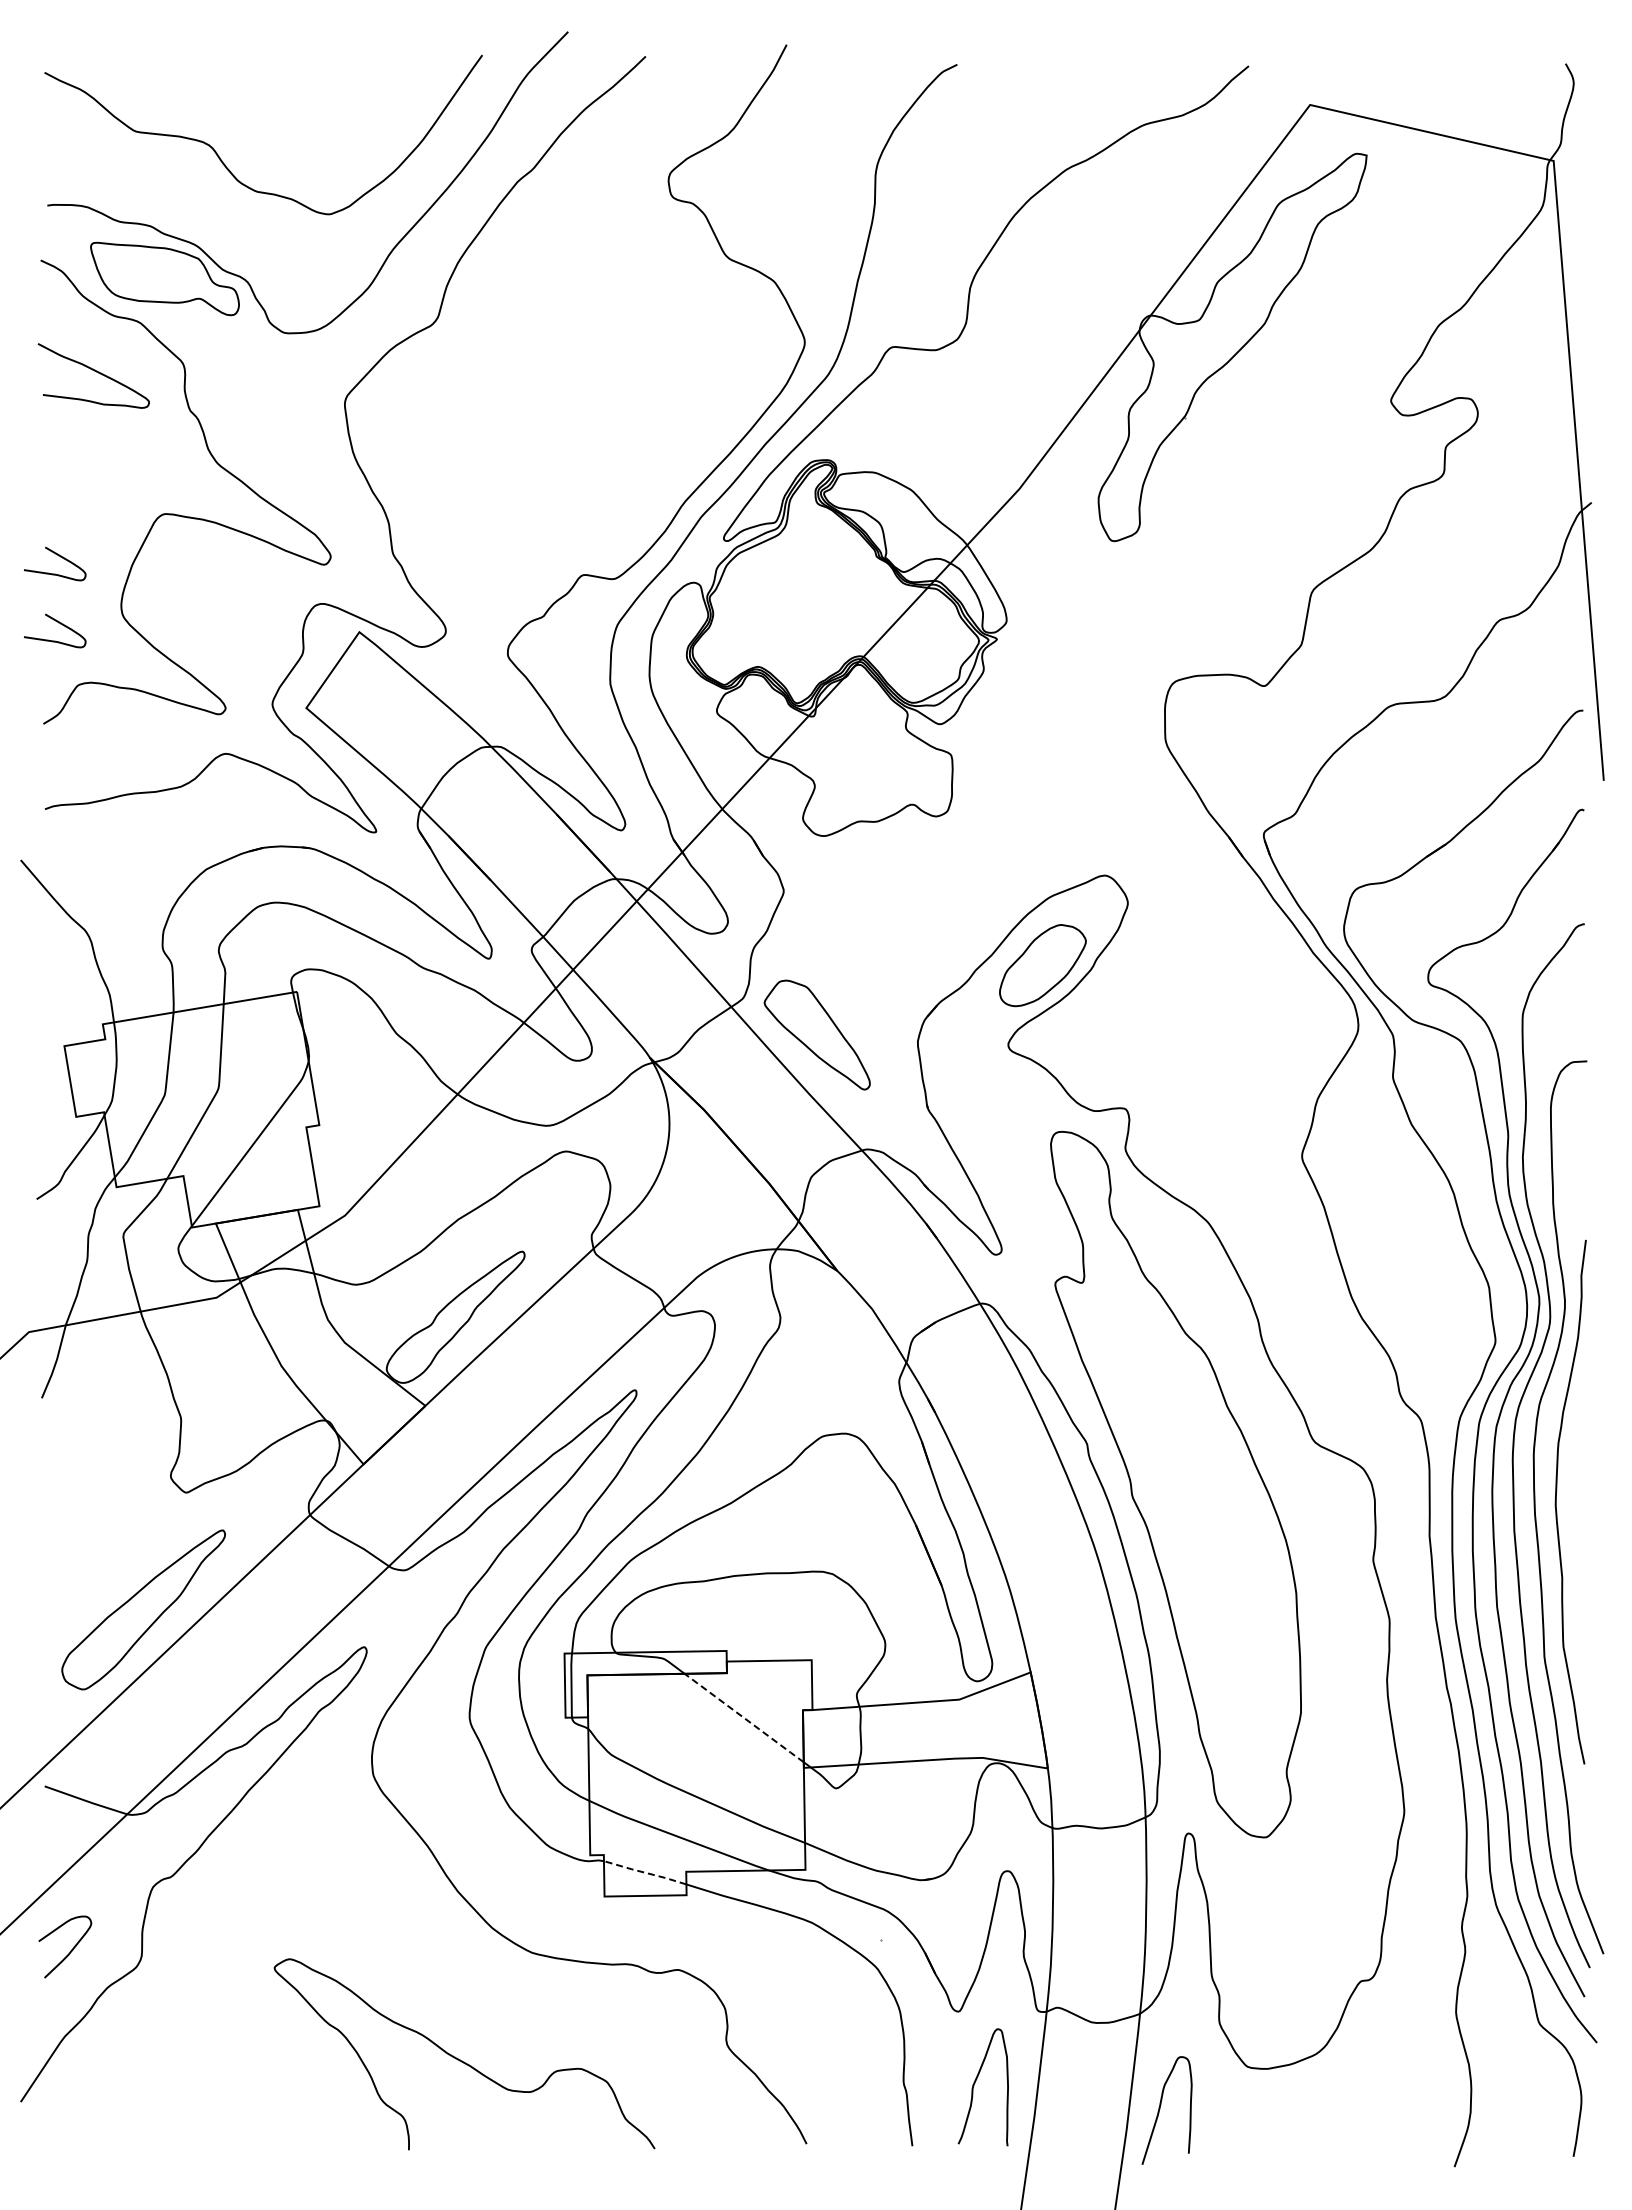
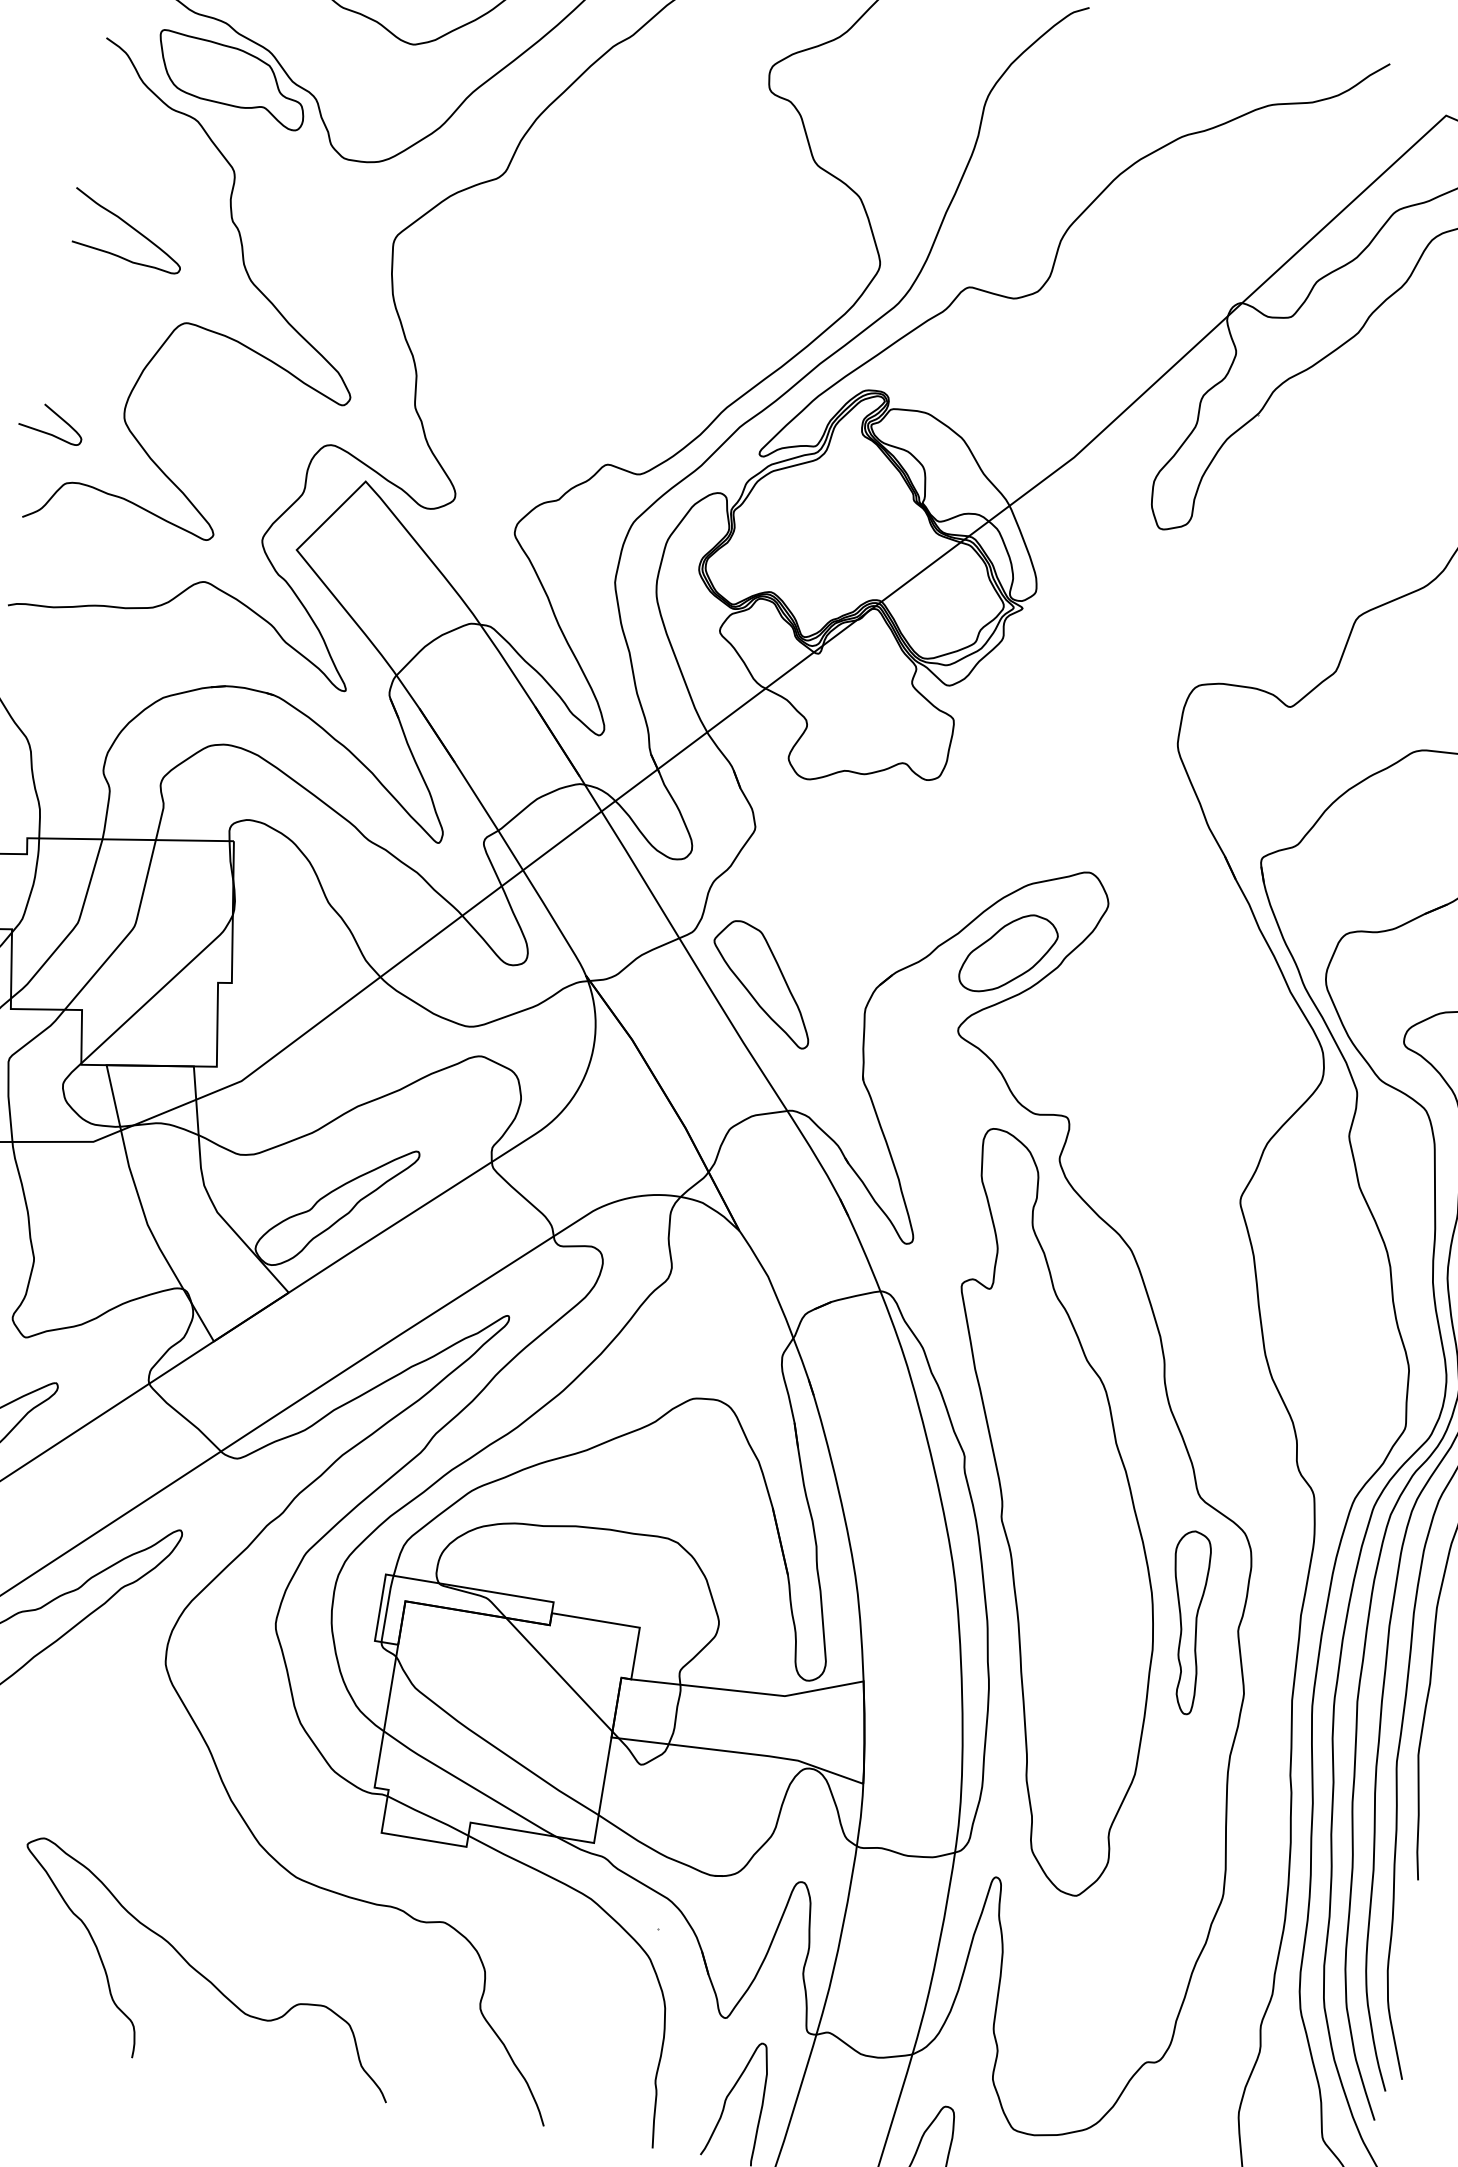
curve: (94, 371) -> (129, 226), moved
curve: (58, 556) -> (69, 346), removed
part: (1322, 1561) -> (1185, 1621), added
line: (744, 1718) -> (559, 1675), dashed -> solid
line: (644, 1872) -> (427, 1815), dashed -> solid

